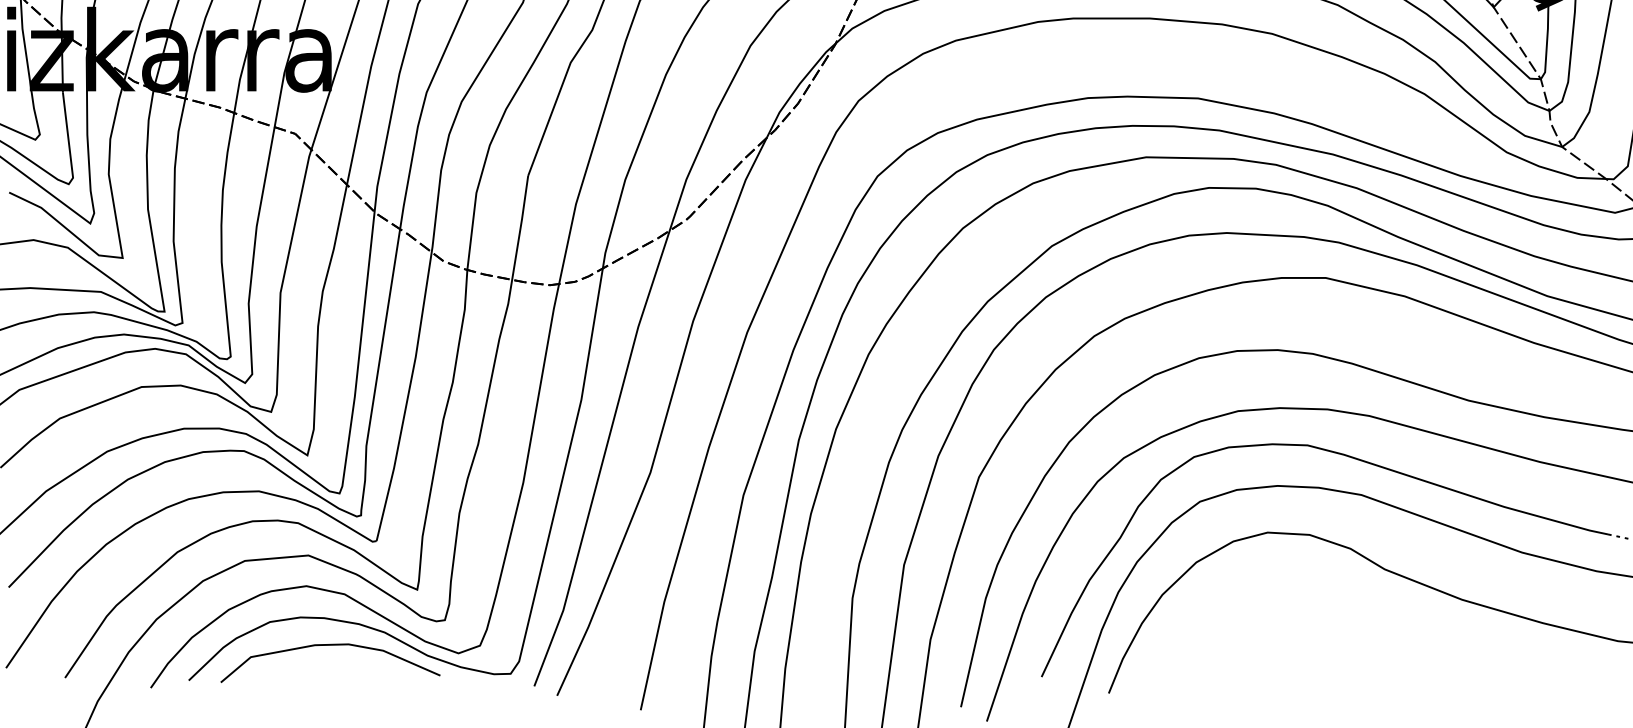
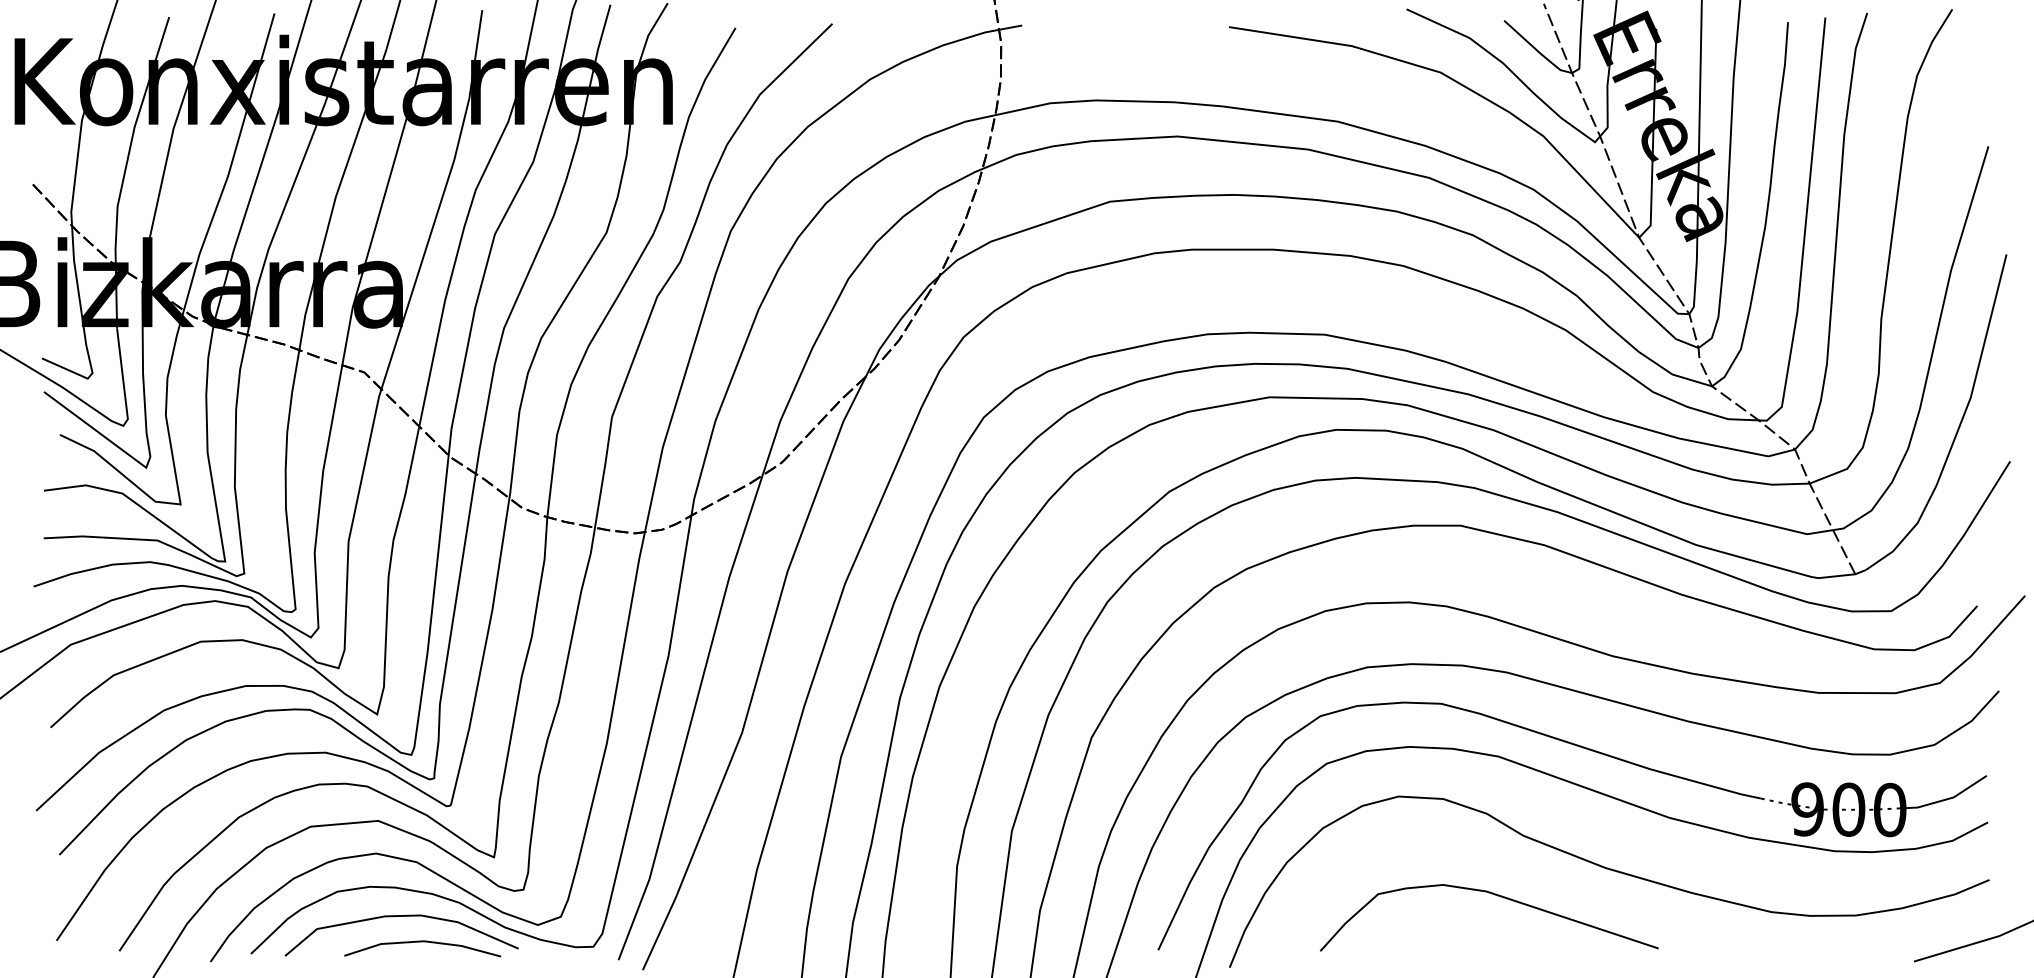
curve: (1357, 625) -> (1494, 895), added
line: (350, 669) -> (422, 942), added

